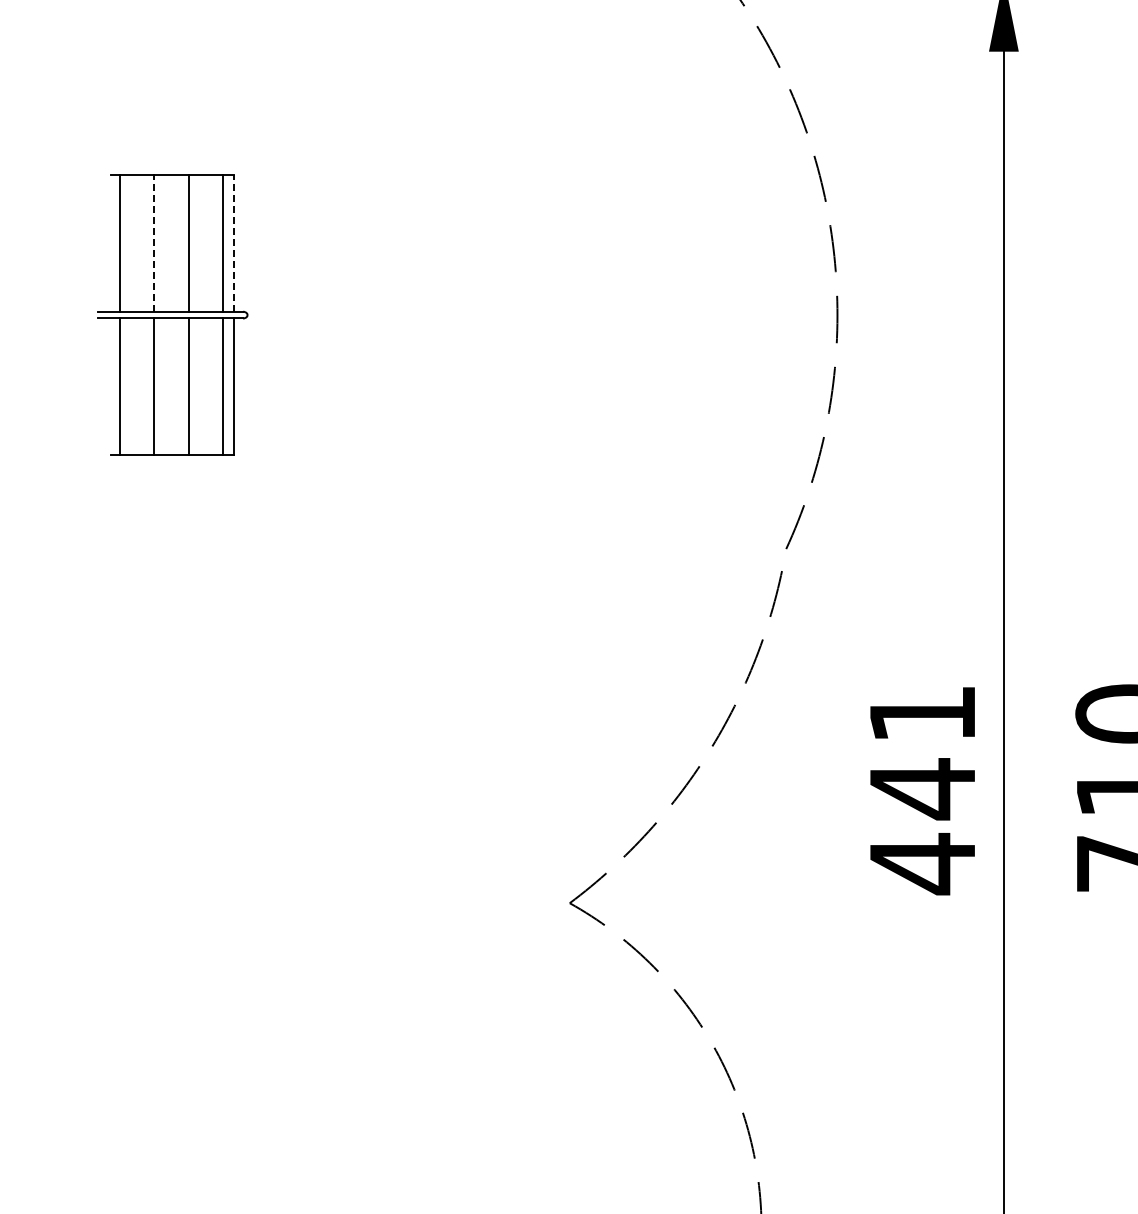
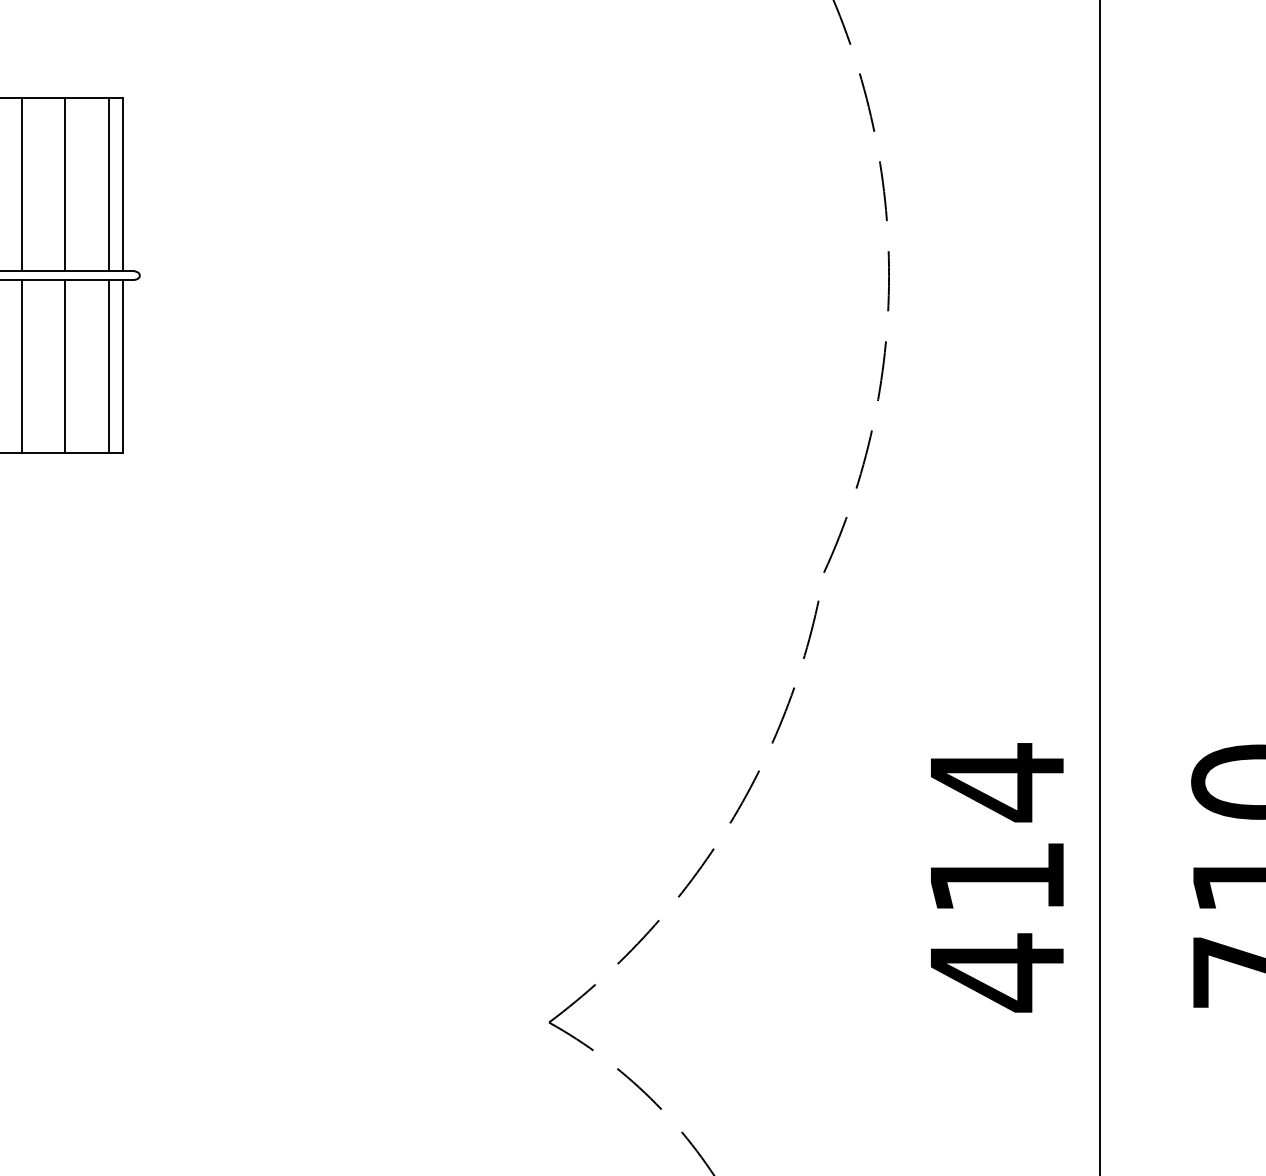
line: (154, 242) -> (21, 183), dashed -> solid
line: (234, 242) -> (123, 183), dashed -> solid
text: (922, 751) -> (997, 829), 441 -> 414

